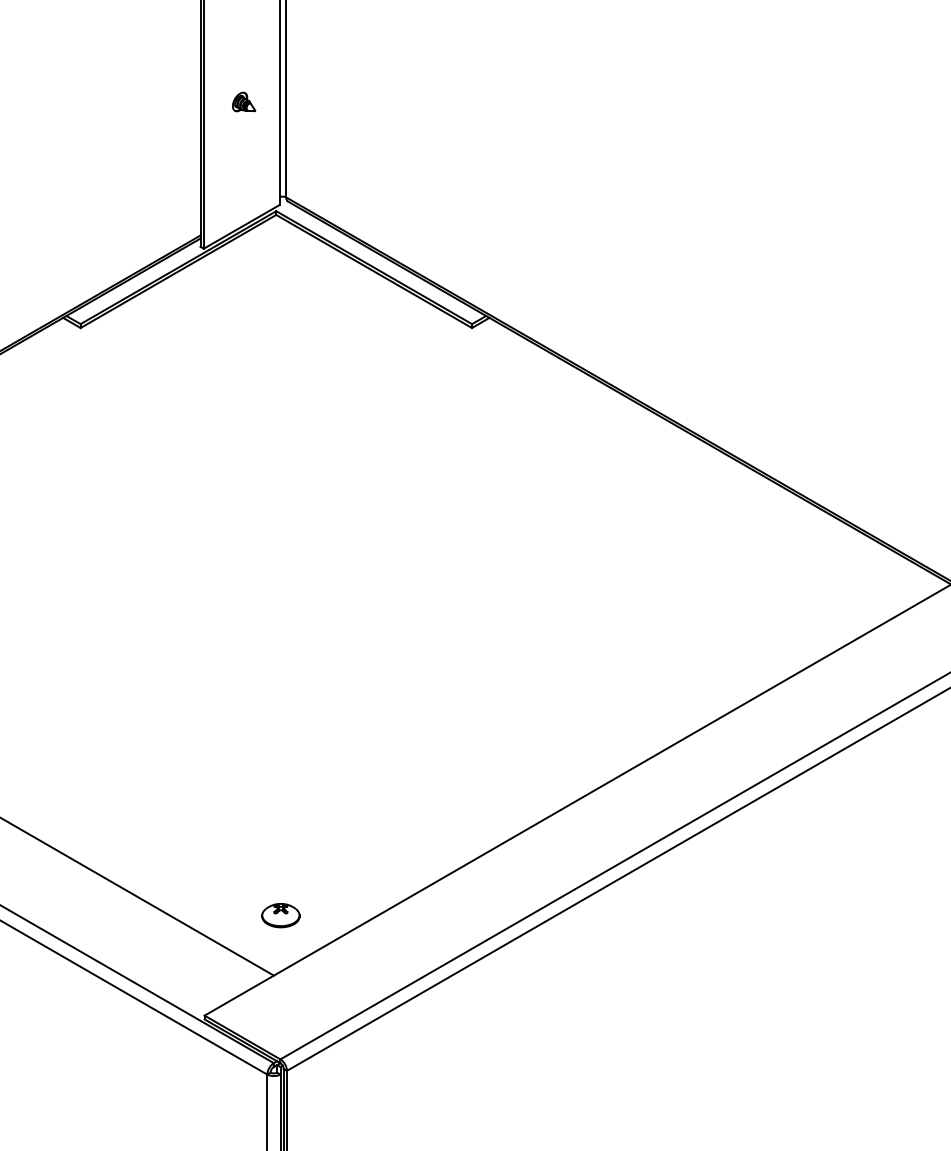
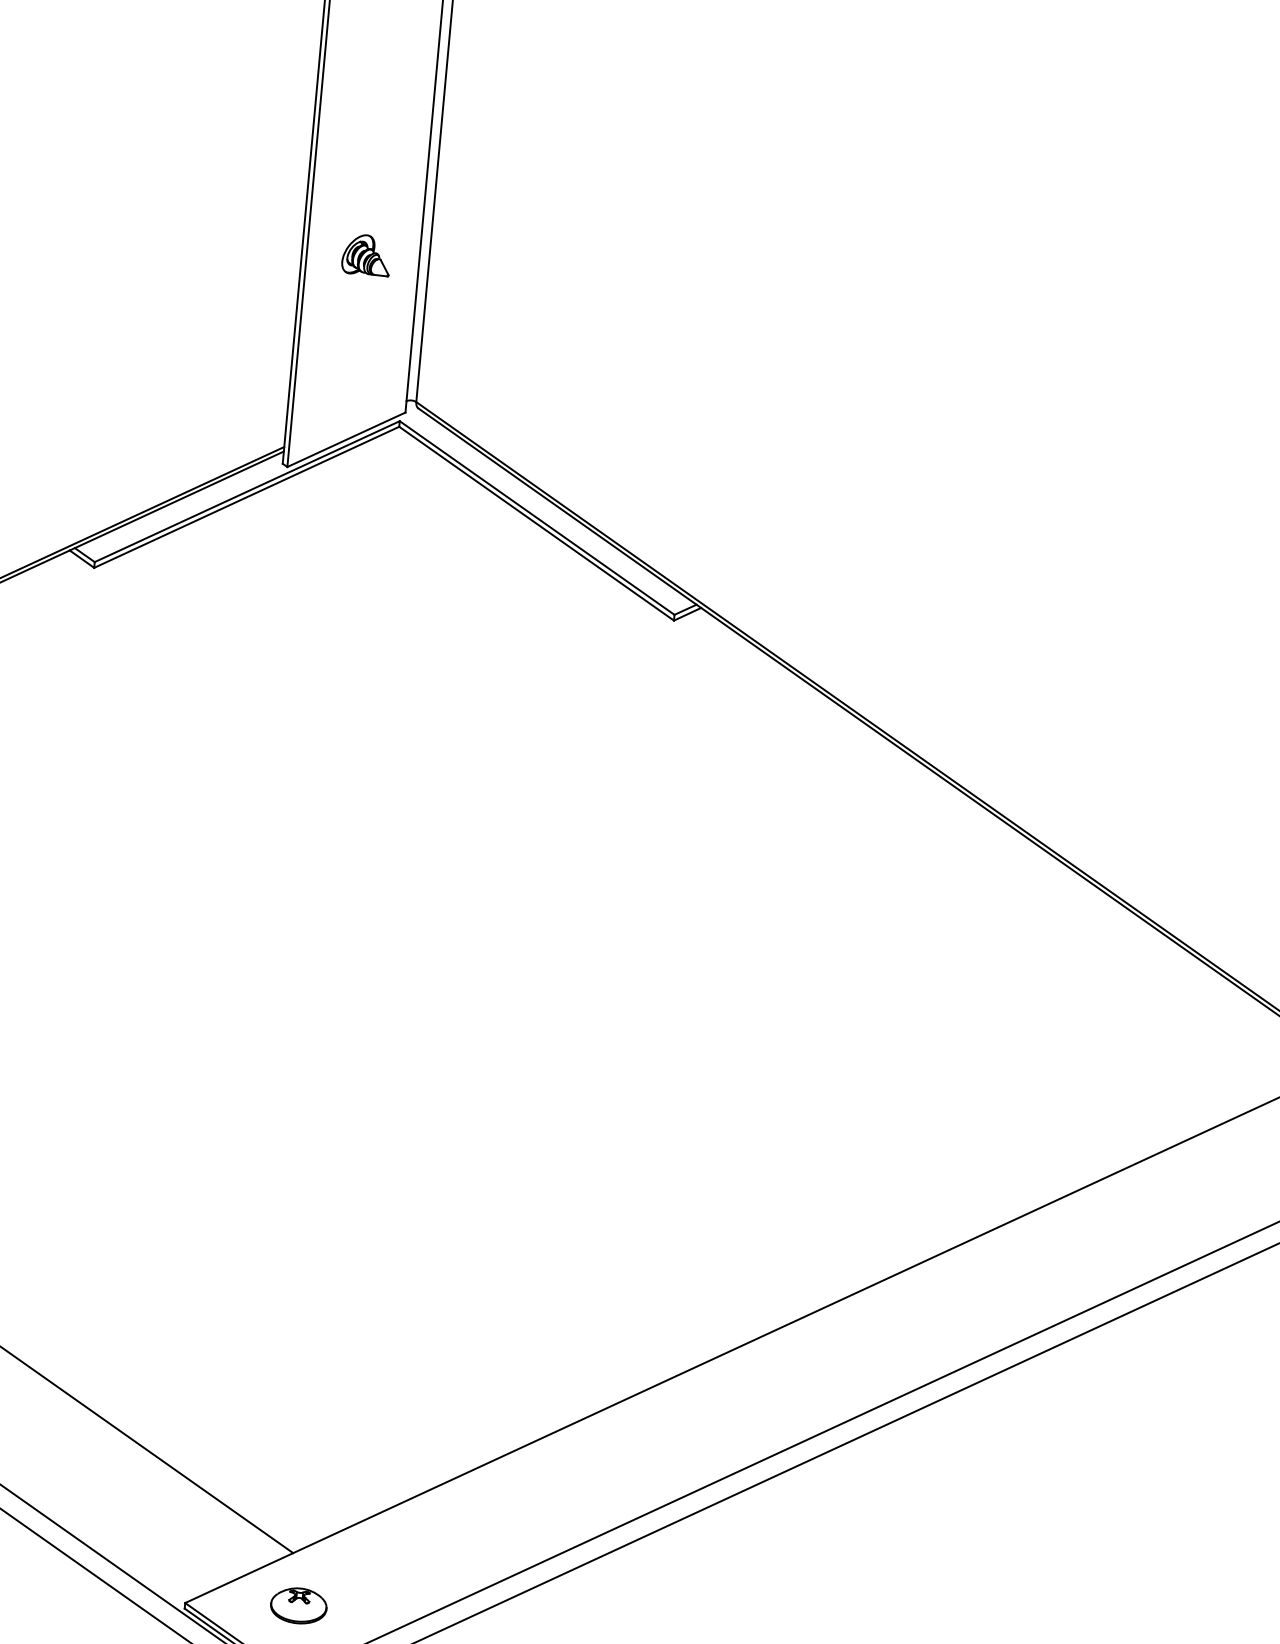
part: (243, 101) -> (366, 254), size x1.43
part: (280, 915) -> (298, 1605), moved

